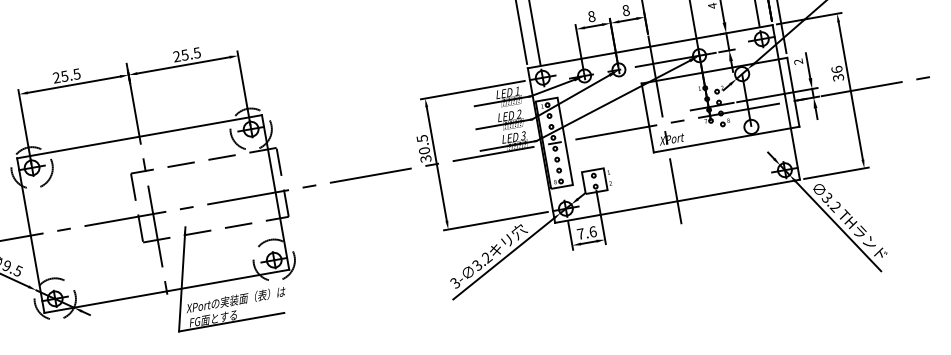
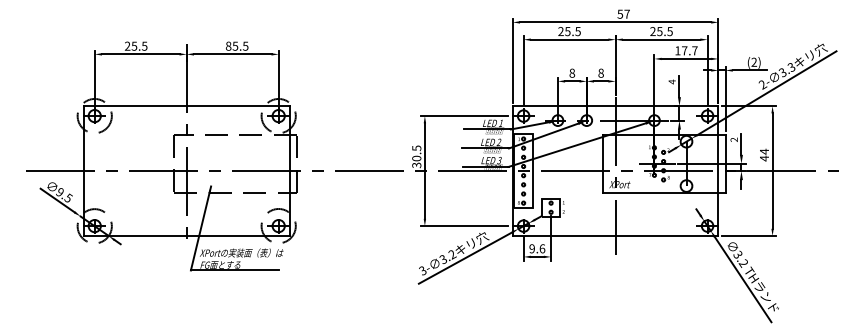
text: (176, 55) -> (228, 45), 25.5 -> 85.5
text: (837, 74) -> (764, 155), 36 -> 44
text: (579, 233) -> (531, 248), 7.6 -> 9.6

